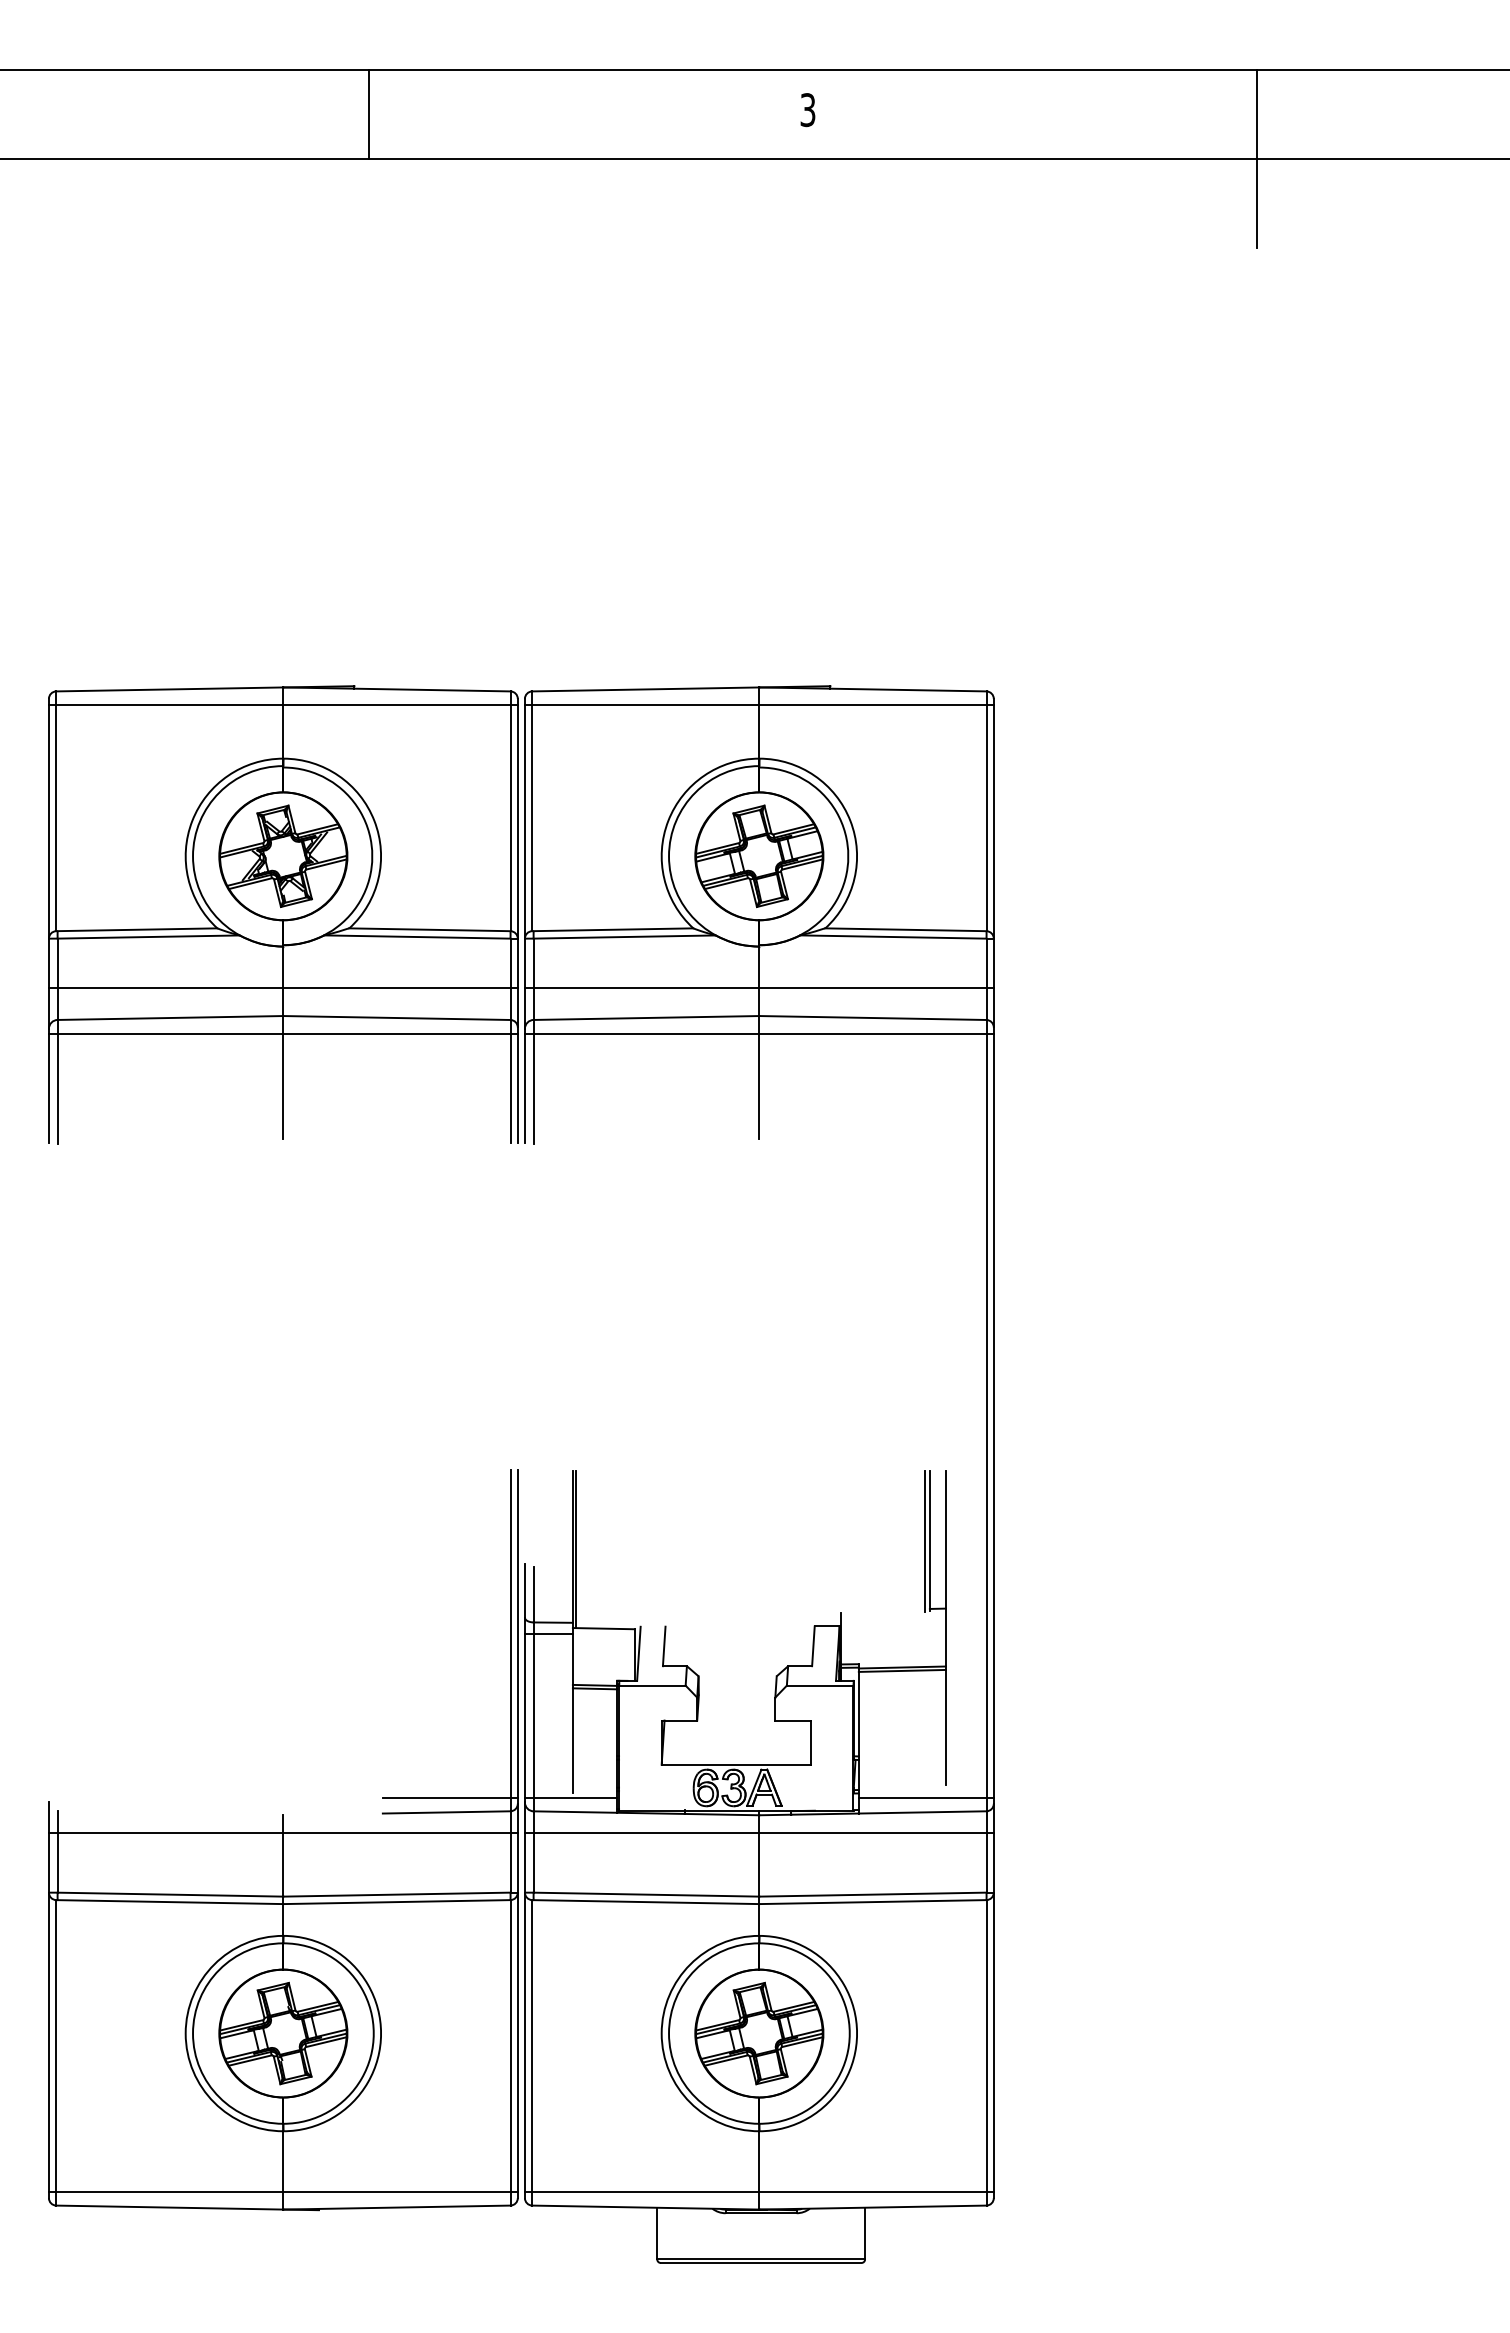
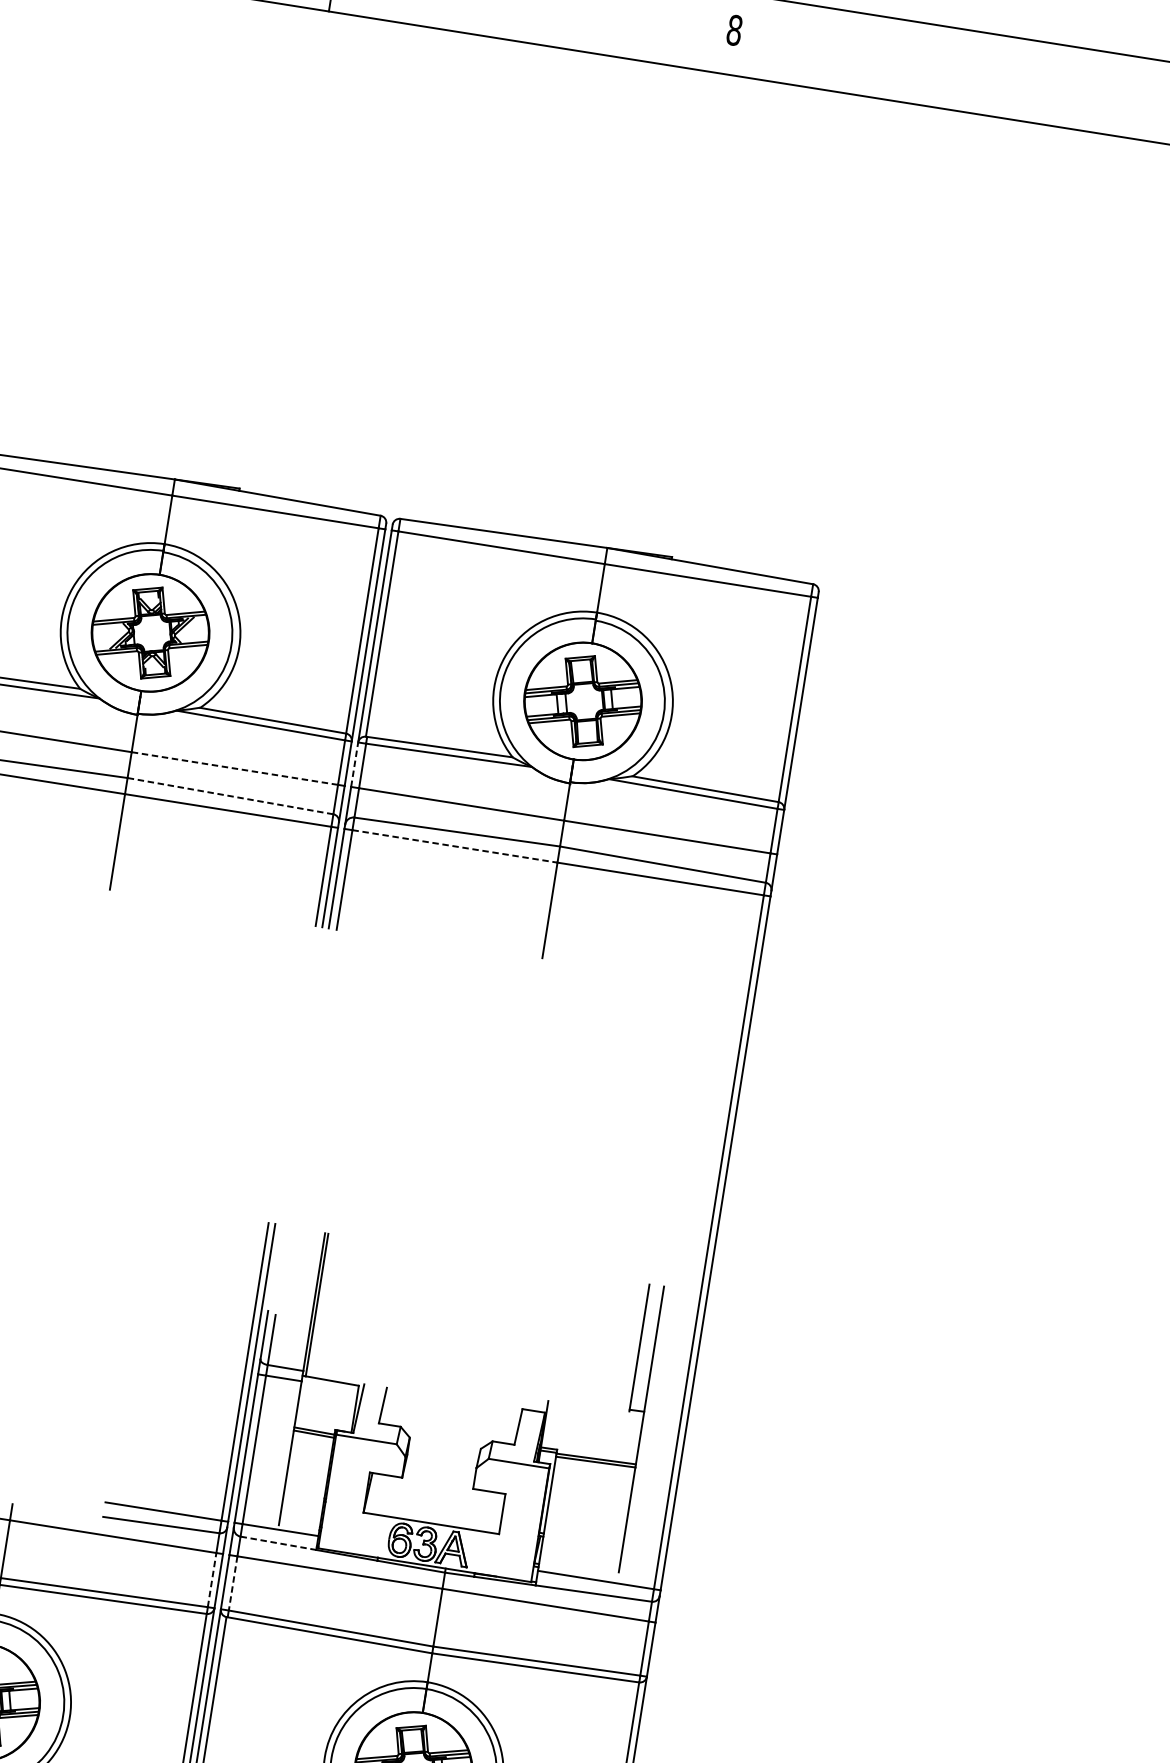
text: (807, 110) -> (734, 30), 3 -> 8
line: (1257, 158) -> (1136, 139), removed
line: (524, 962) -> (354, 764), solid -> dashed
line: (396, 987) -> (234, 768), solid -> dashed
line: (396, 1018) -> (230, 796), solid -> dashed
line: (646, 1033) -> (455, 846), solid -> dashed
line: (925, 1541) -> (635, 1347), removed
line: (575, 1812) -> (278, 1543), solid -> dashed
line: (510, 1862) -> (212, 1579), solid -> dashed
line: (533, 1862) -> (233, 1583), solid -> dashed

